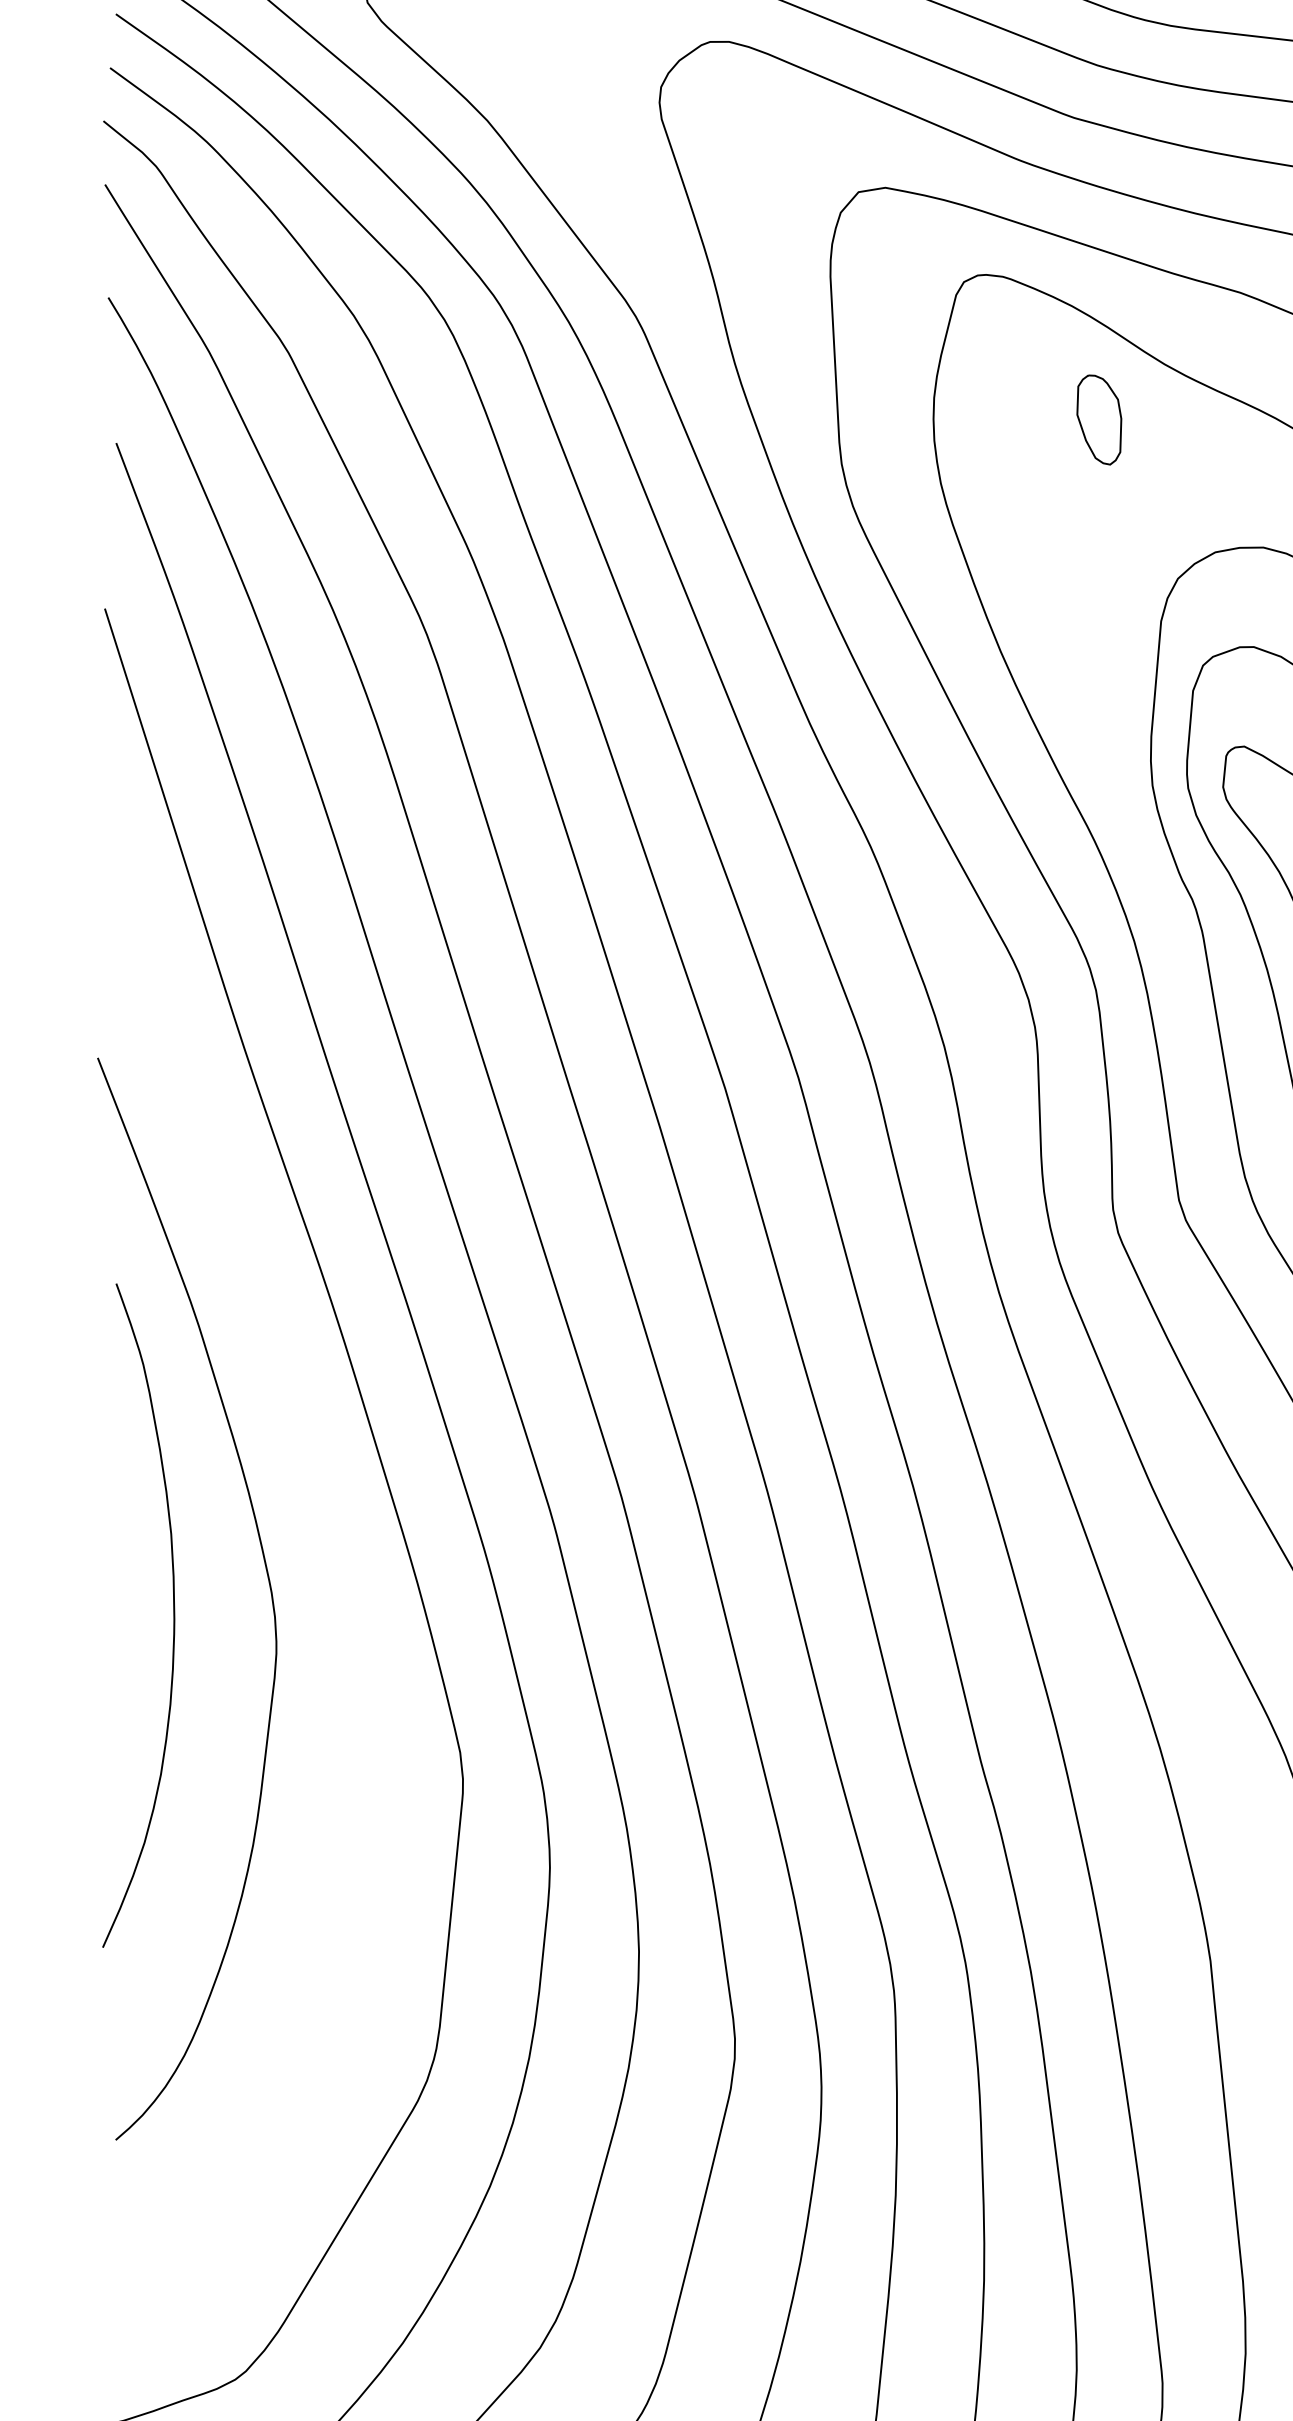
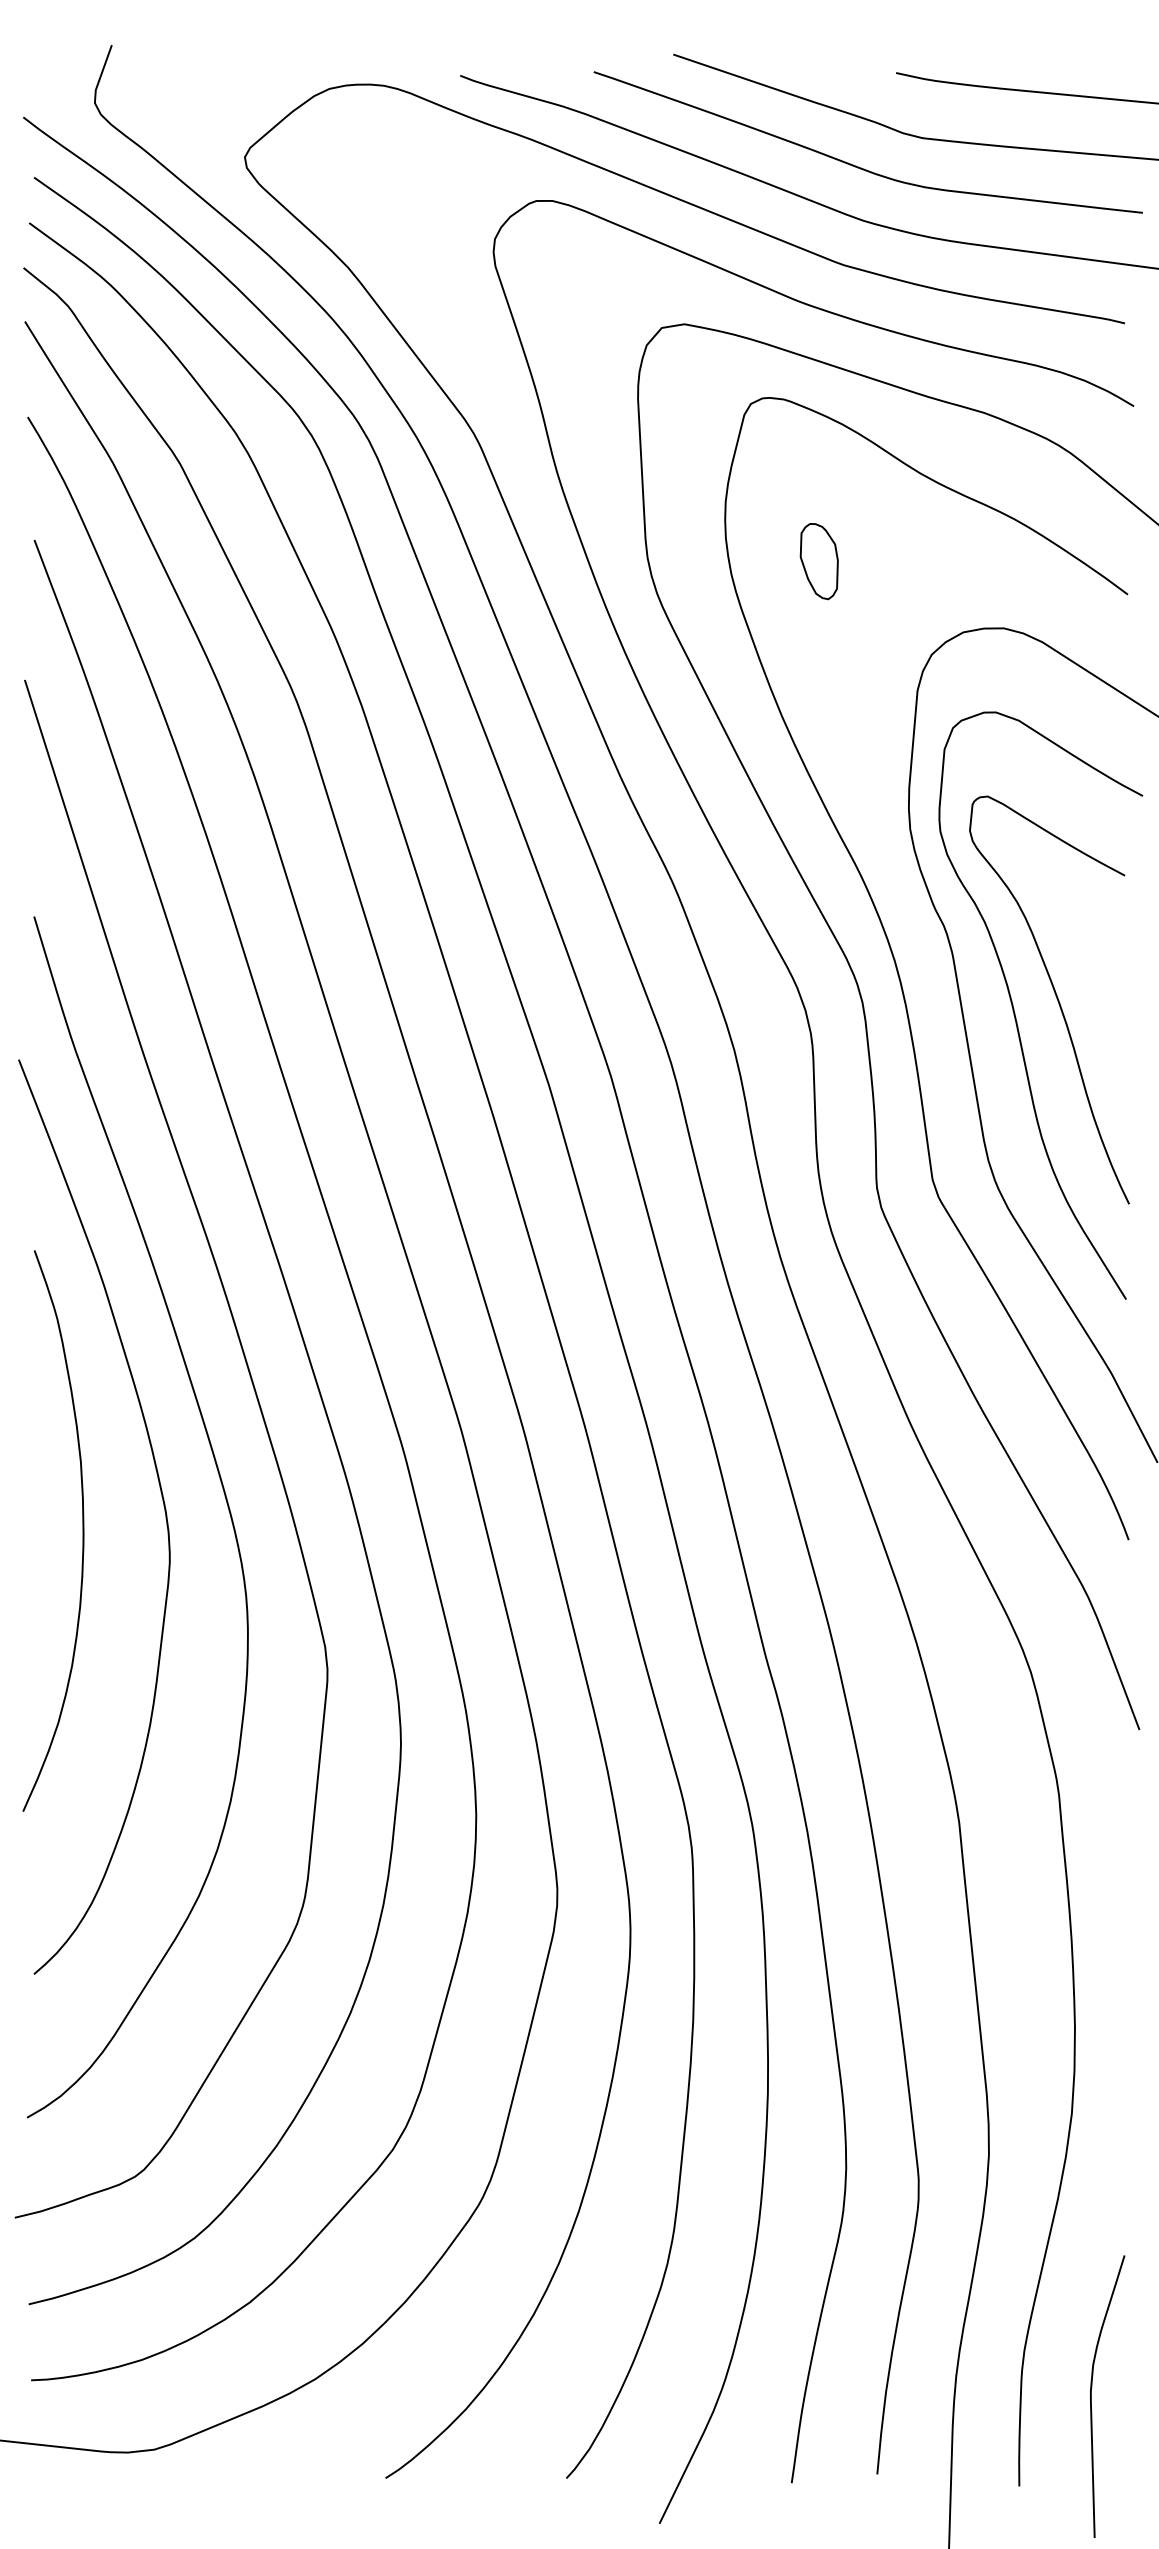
part: (1098, 419) -> (818, 561), moved
curve: (338, 1566) -> (222, 1489), added

